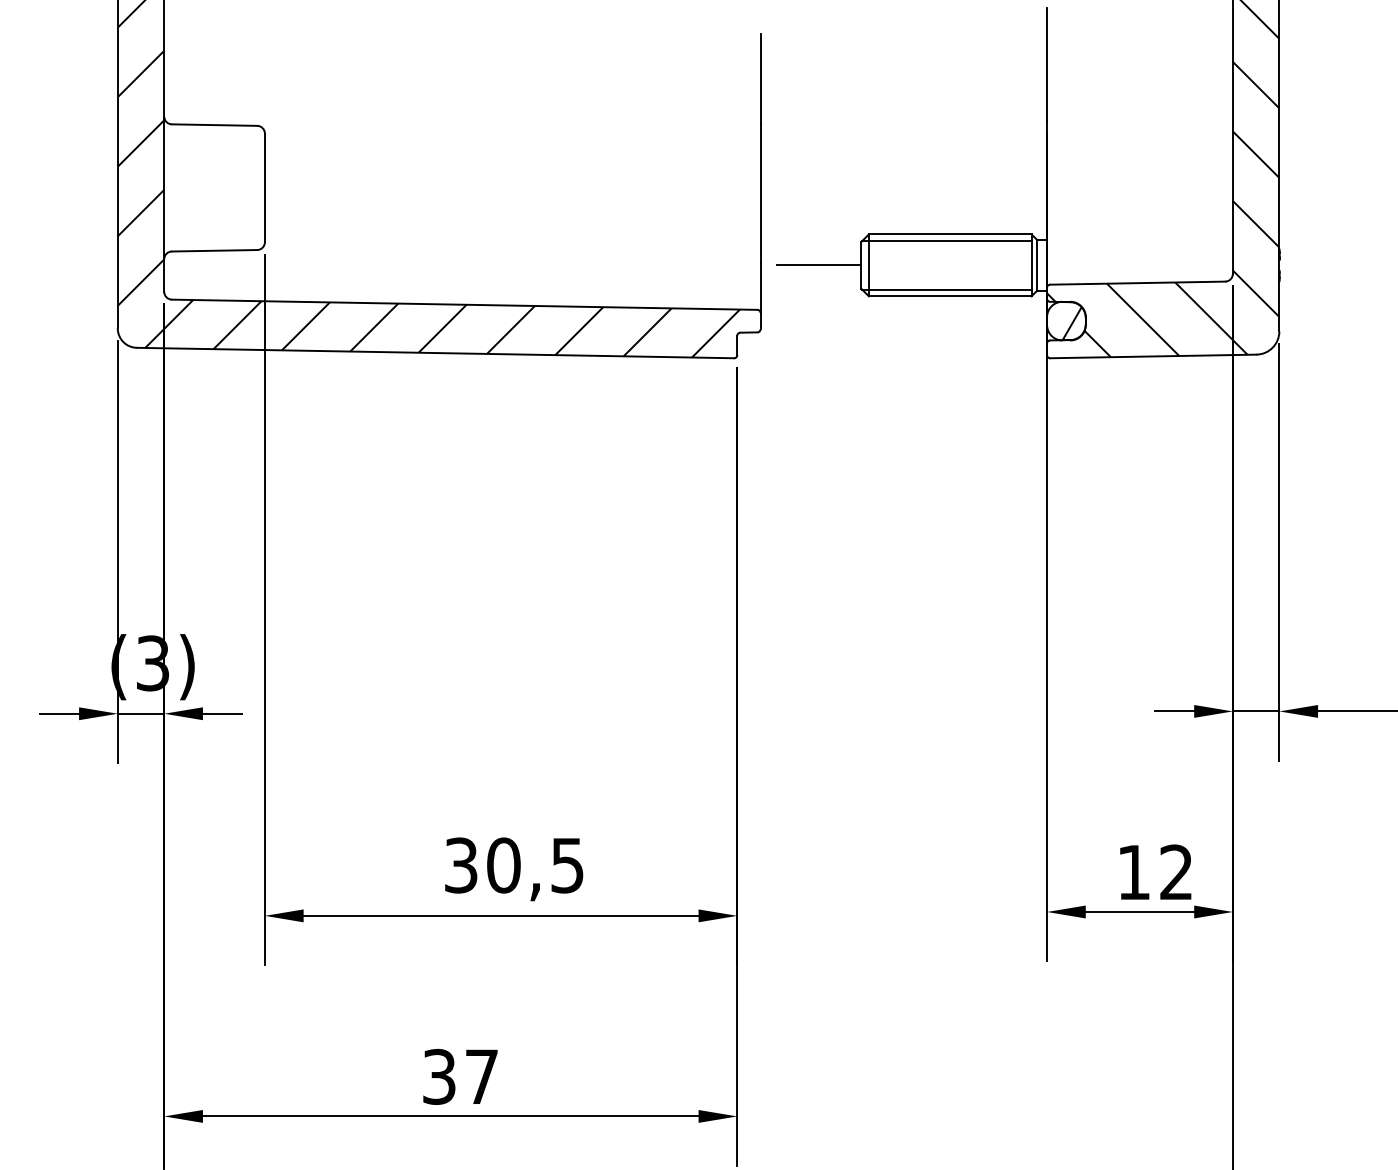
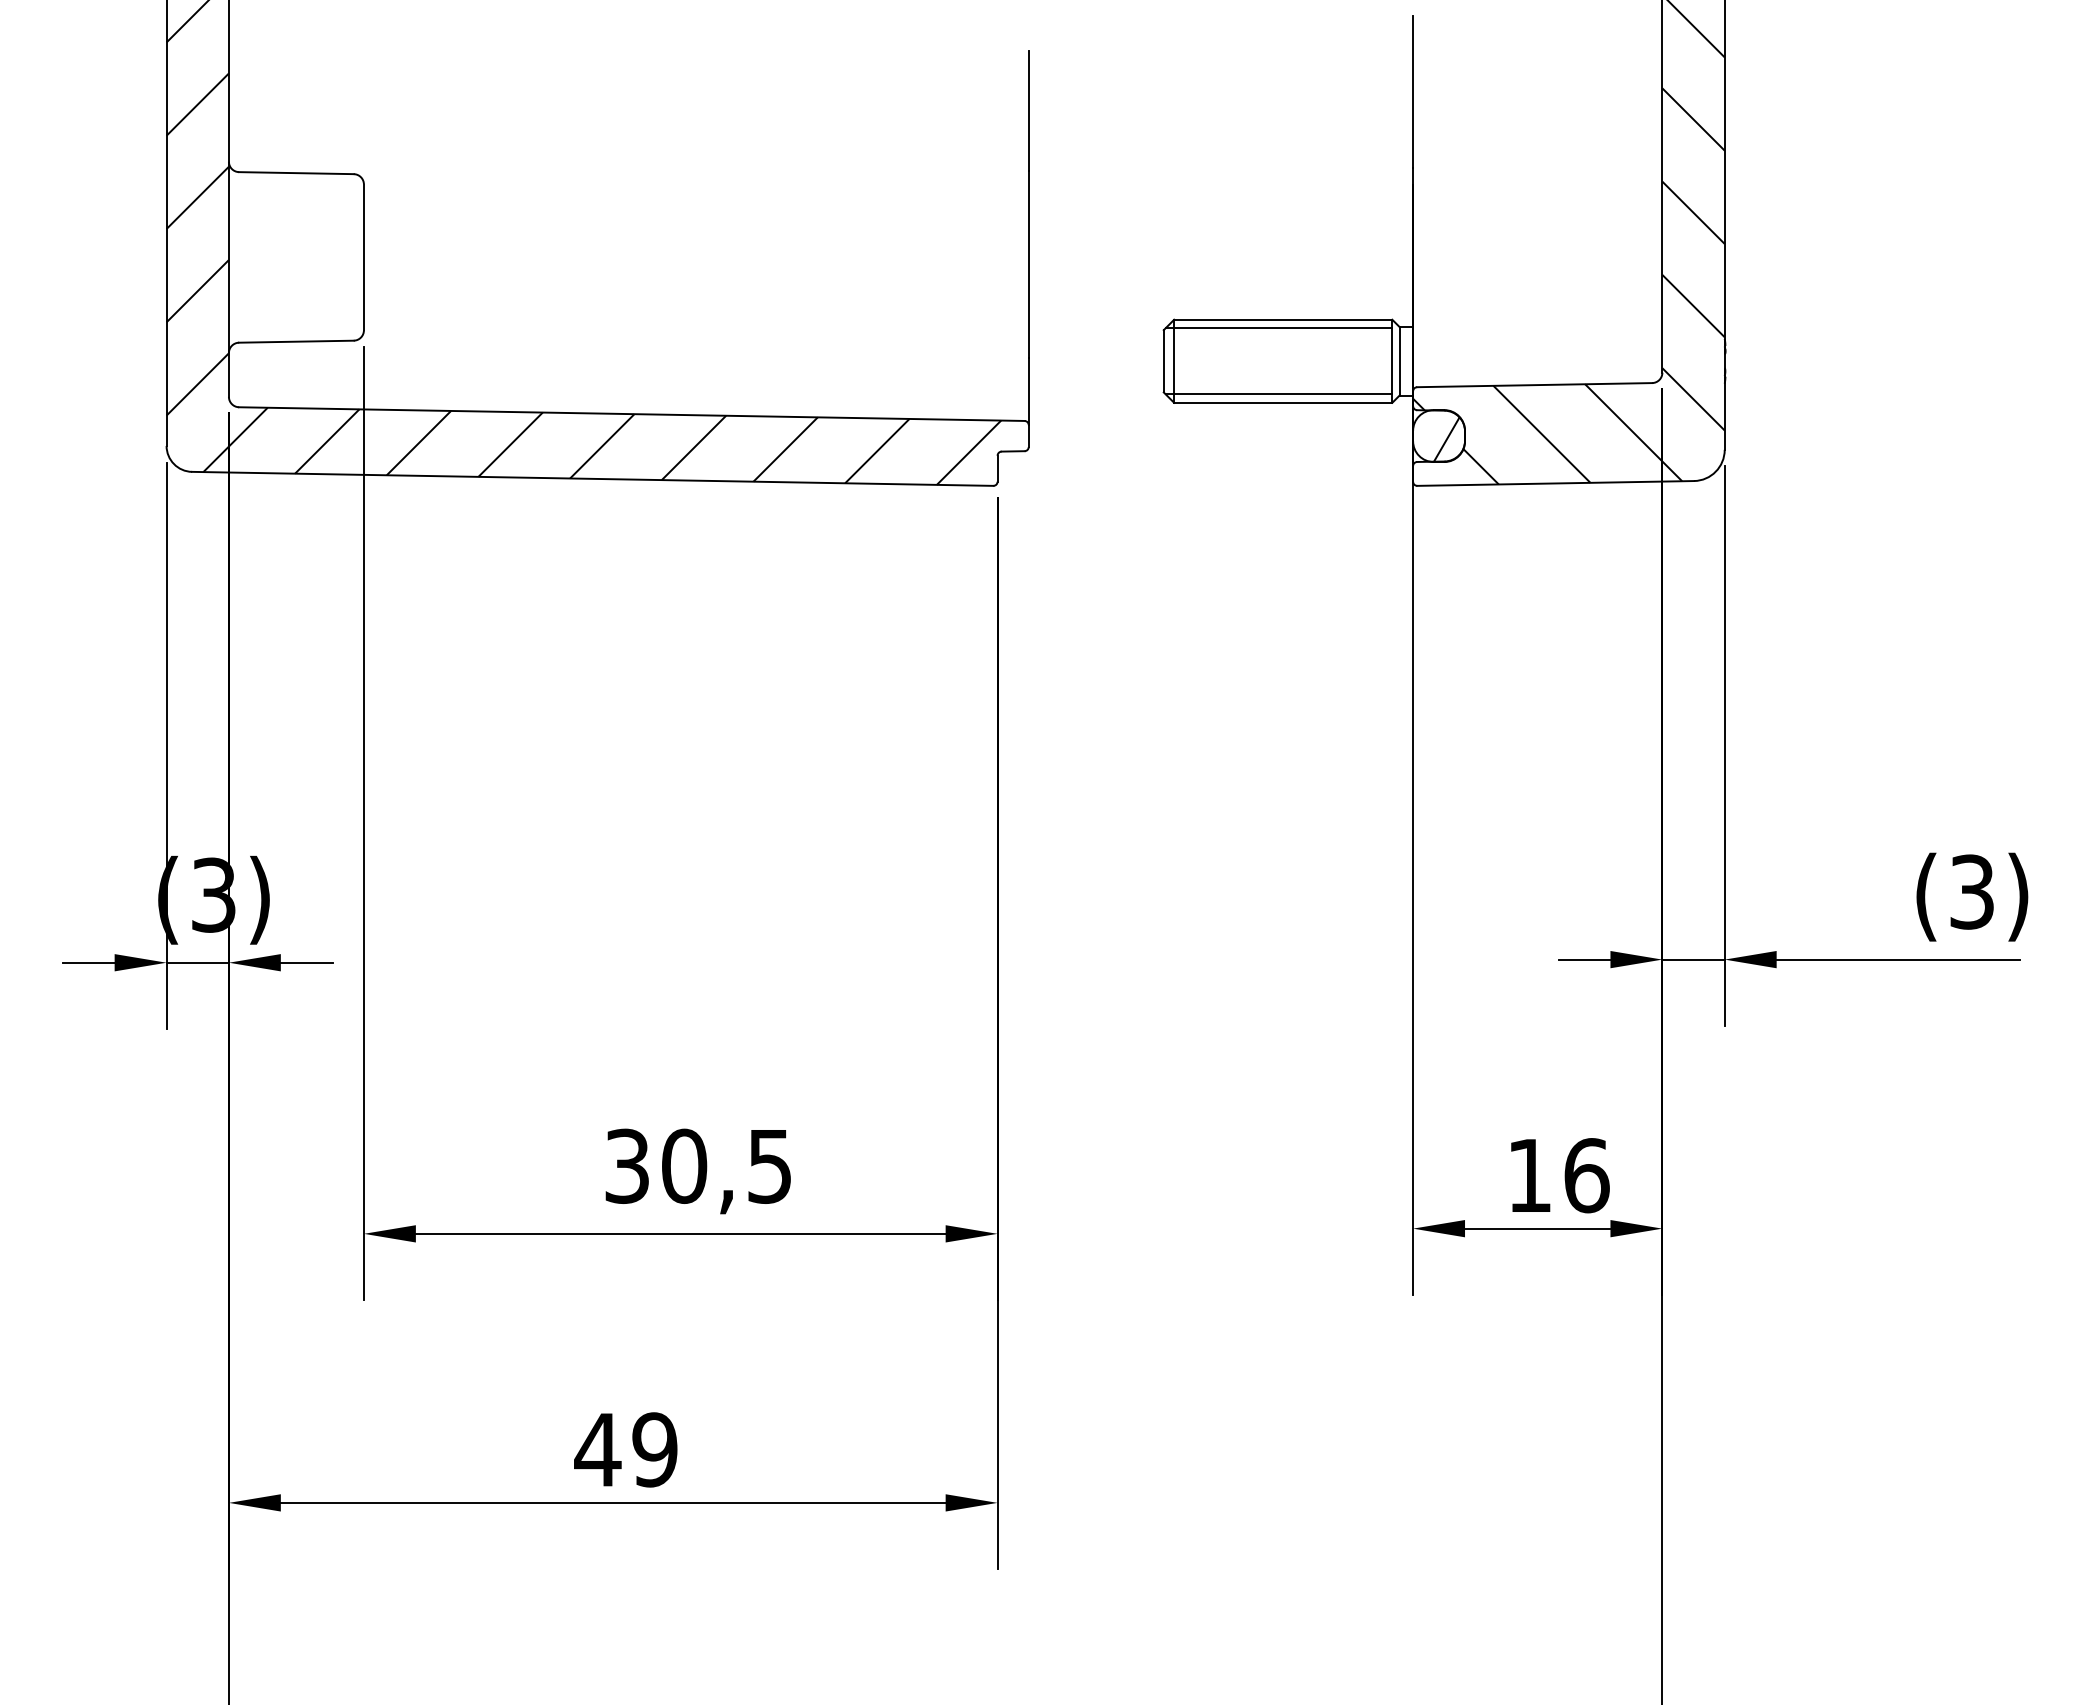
line: (818, 265) -> (1106, 361), removed
text: (1176, 872) -> (1586, 1175), 12 -> 16
text: (459, 1076) -> (625, 1449), 37 -> 49

